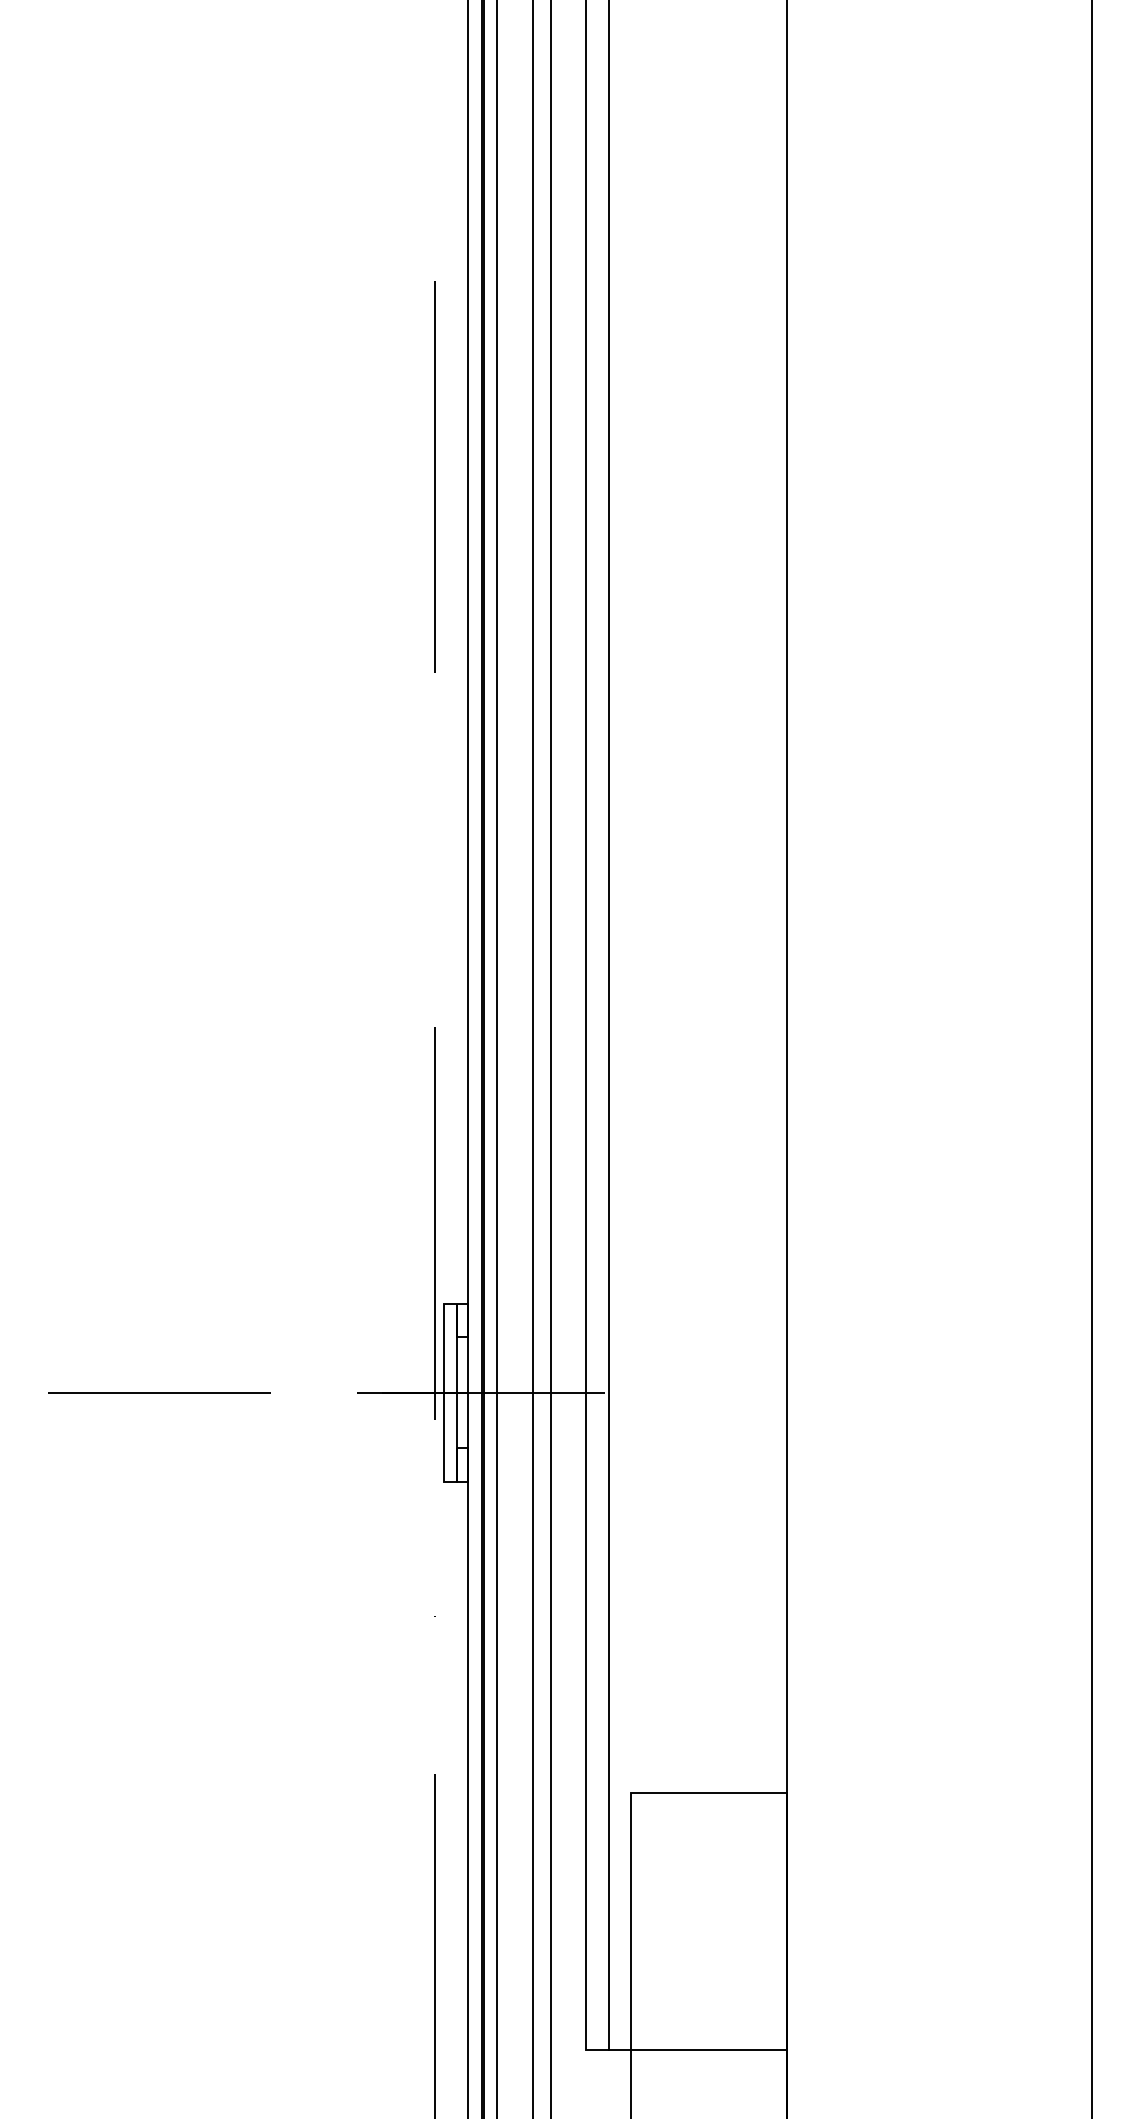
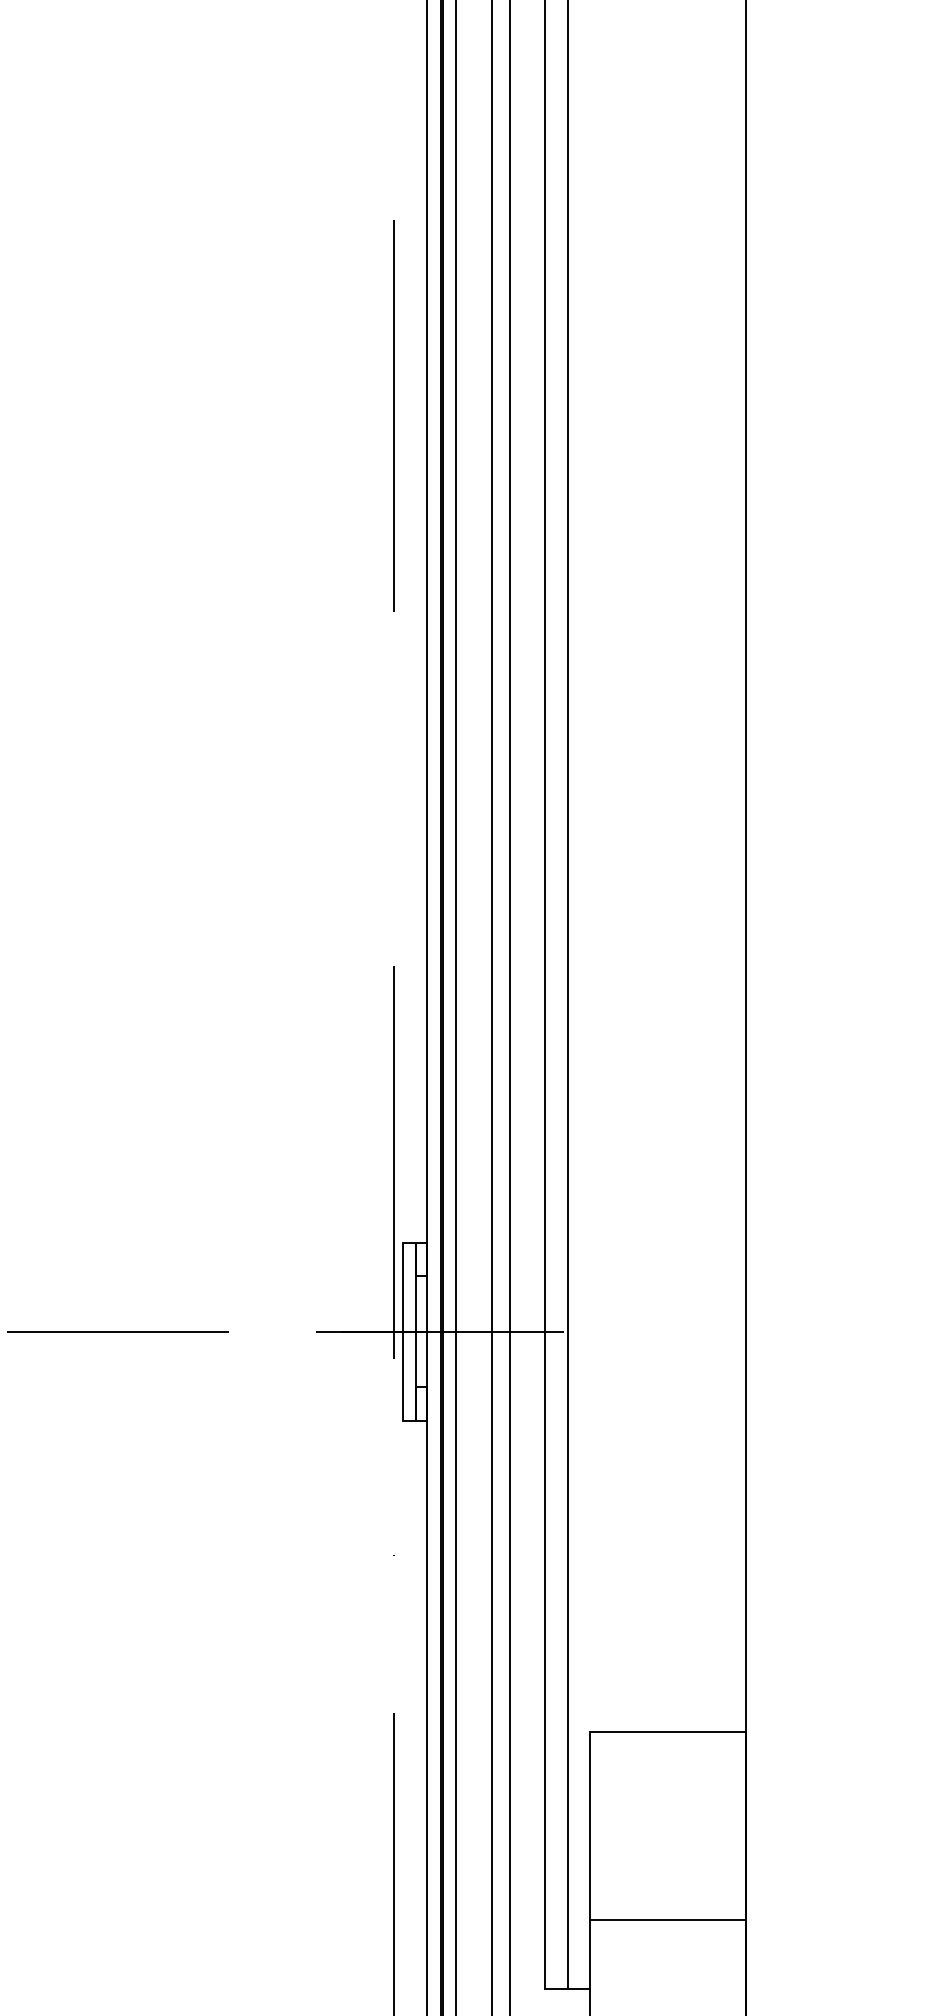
line: (708, 2049) -> (667, 1919), moved

